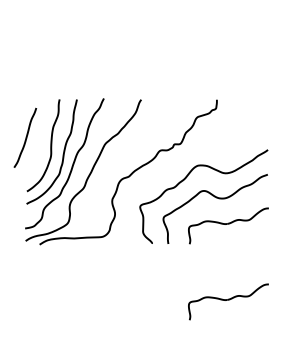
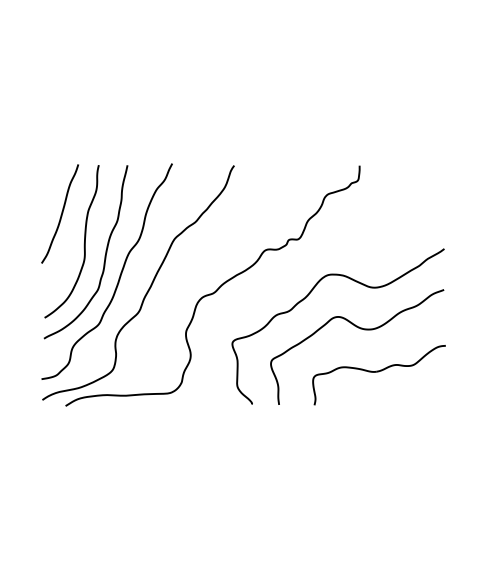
curve: (25, 137) -> (60, 213), moved
part: (228, 301) -> (378, 500), removed

